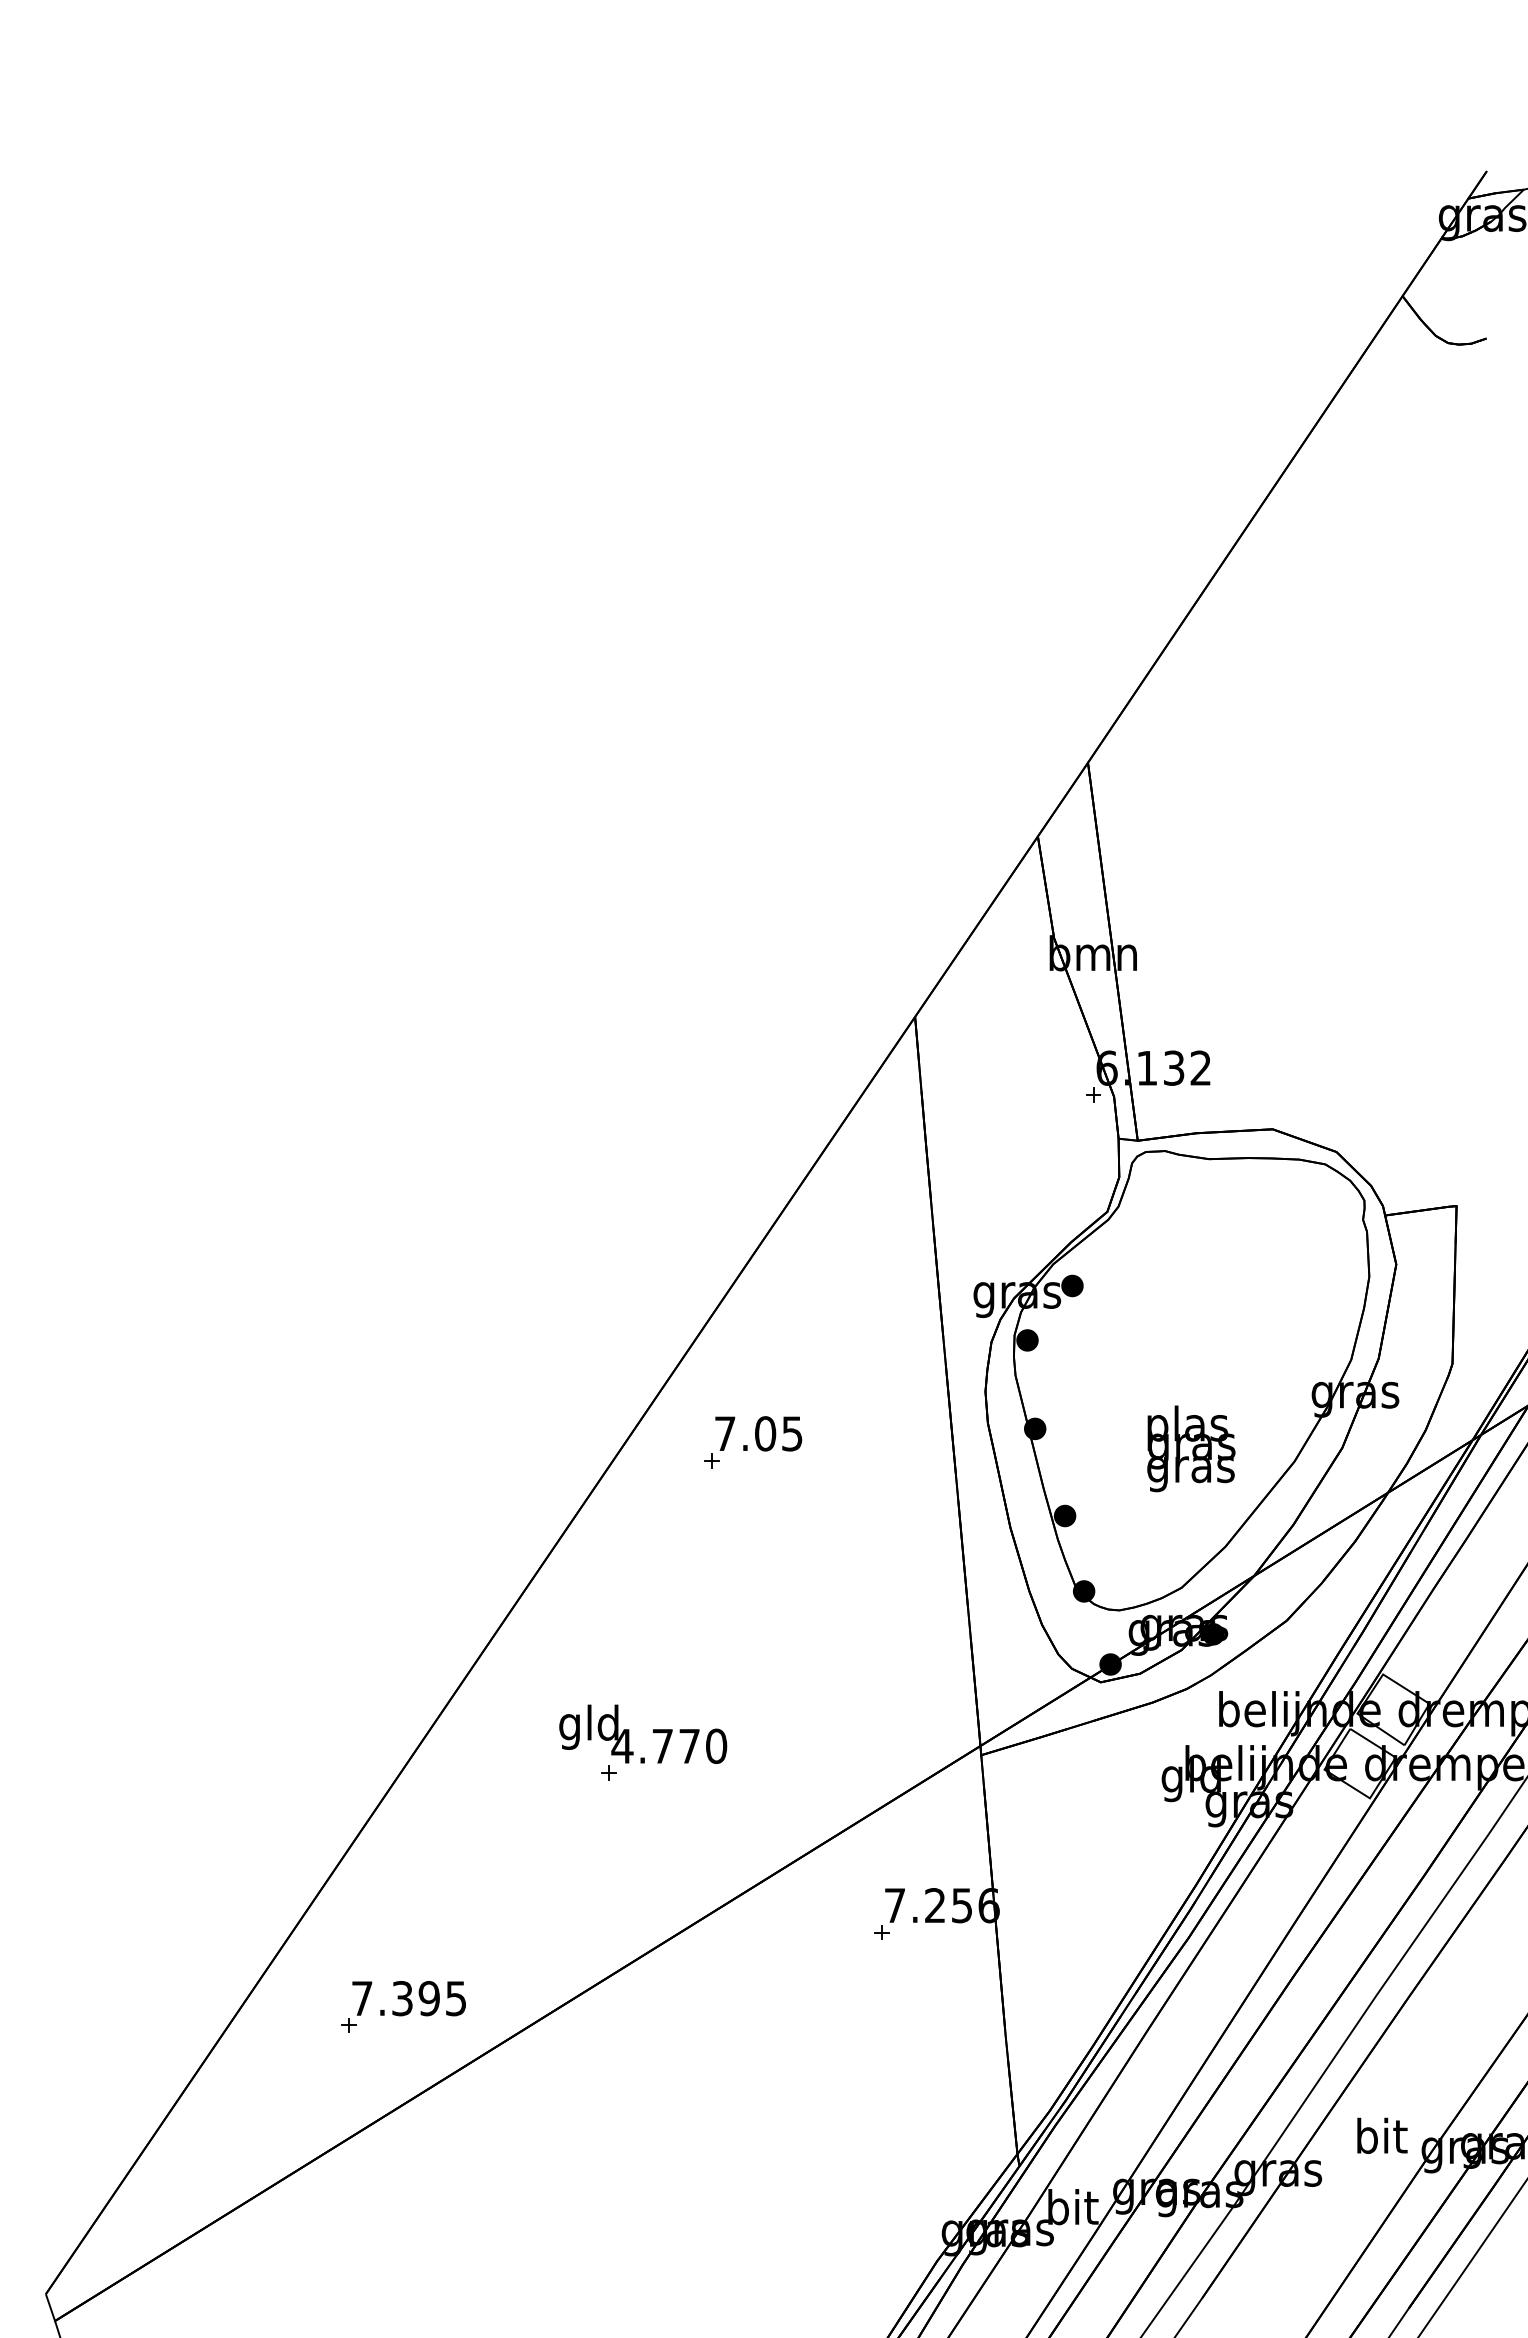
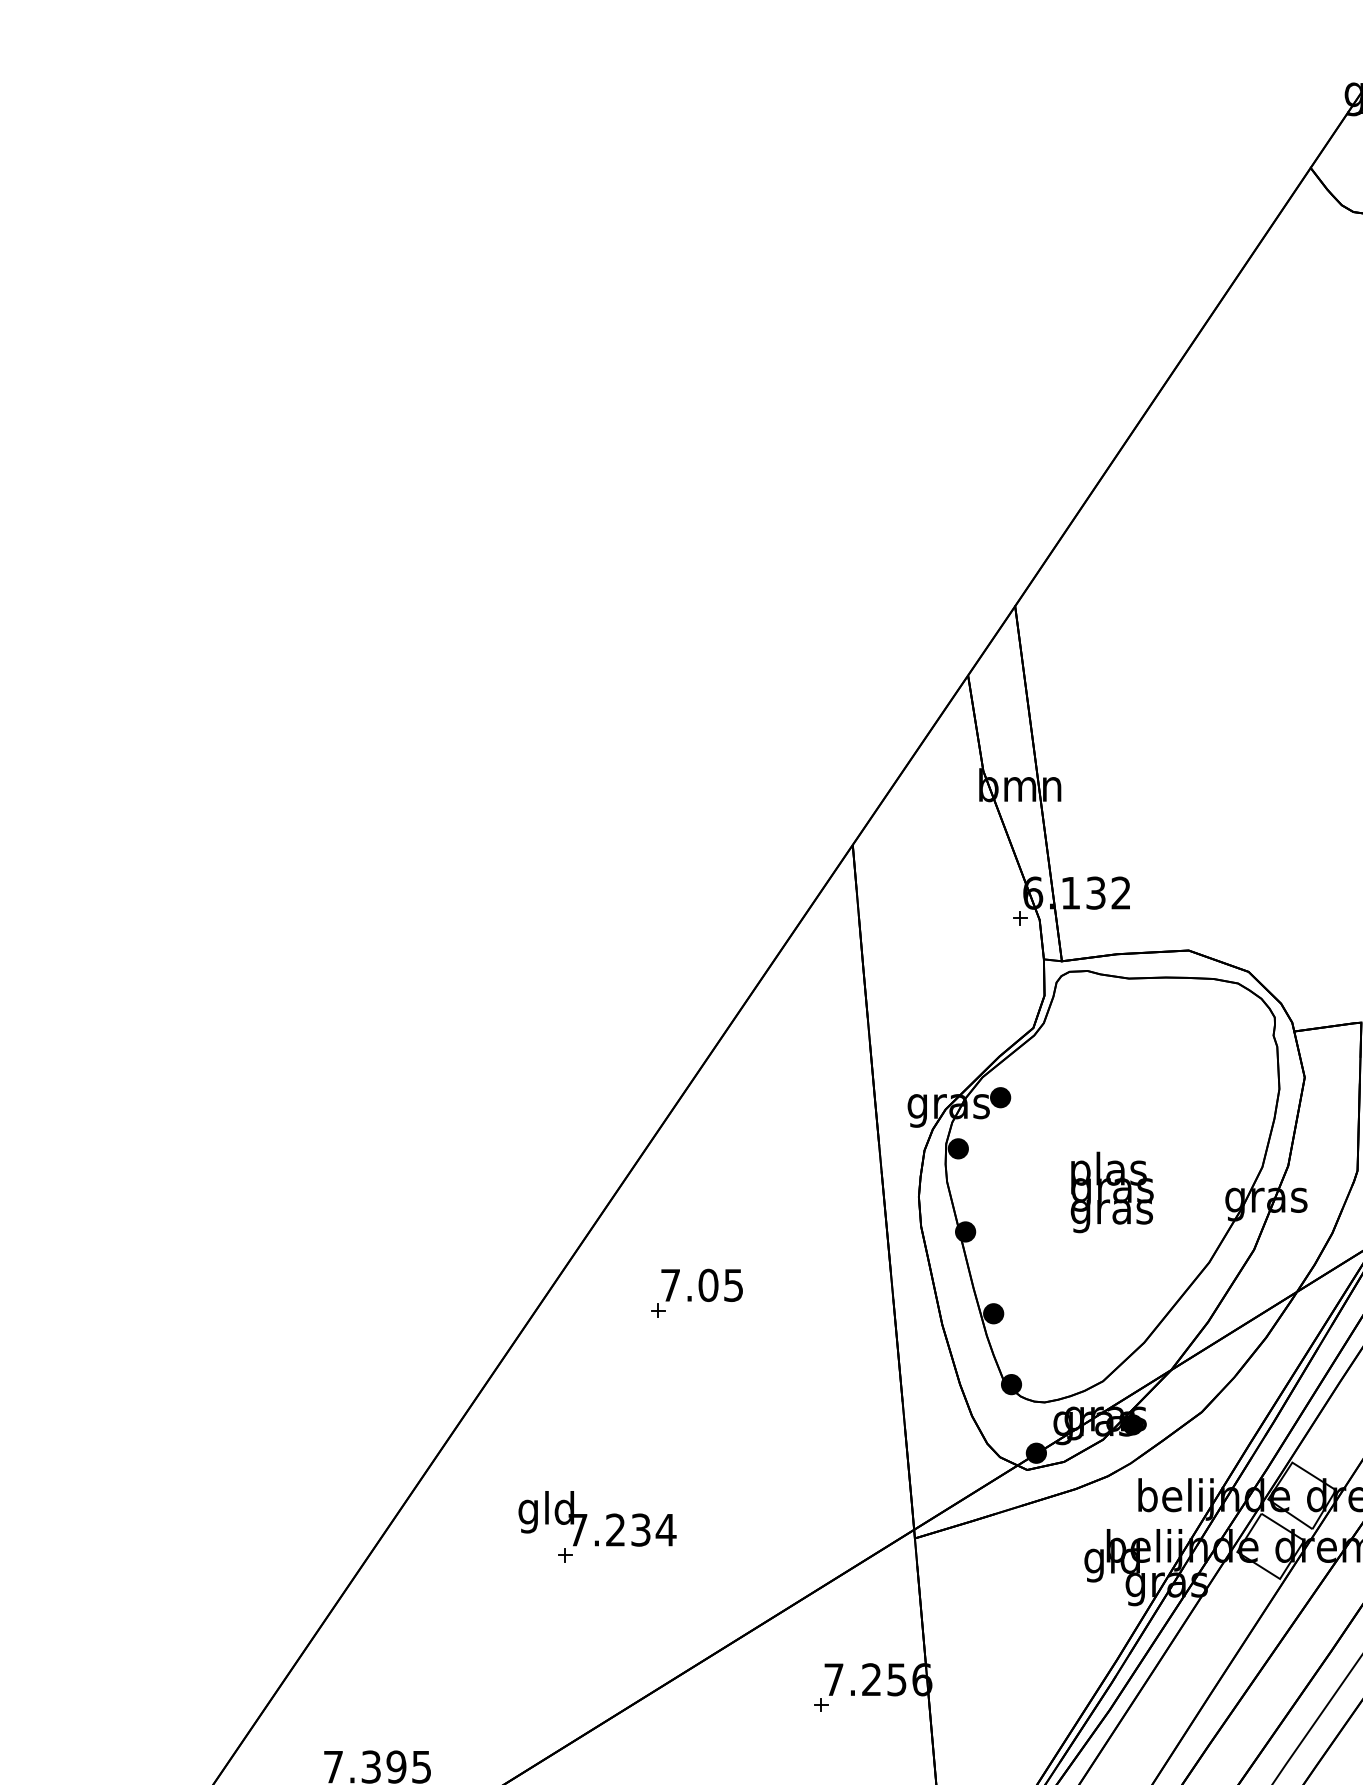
part: (753, 1442) -> (697, 1293), moved
text: (1191, 1448) -> (1112, 1192), moved
text: (669, 1746) -> (622, 1530), 4.770 -> 7.234

